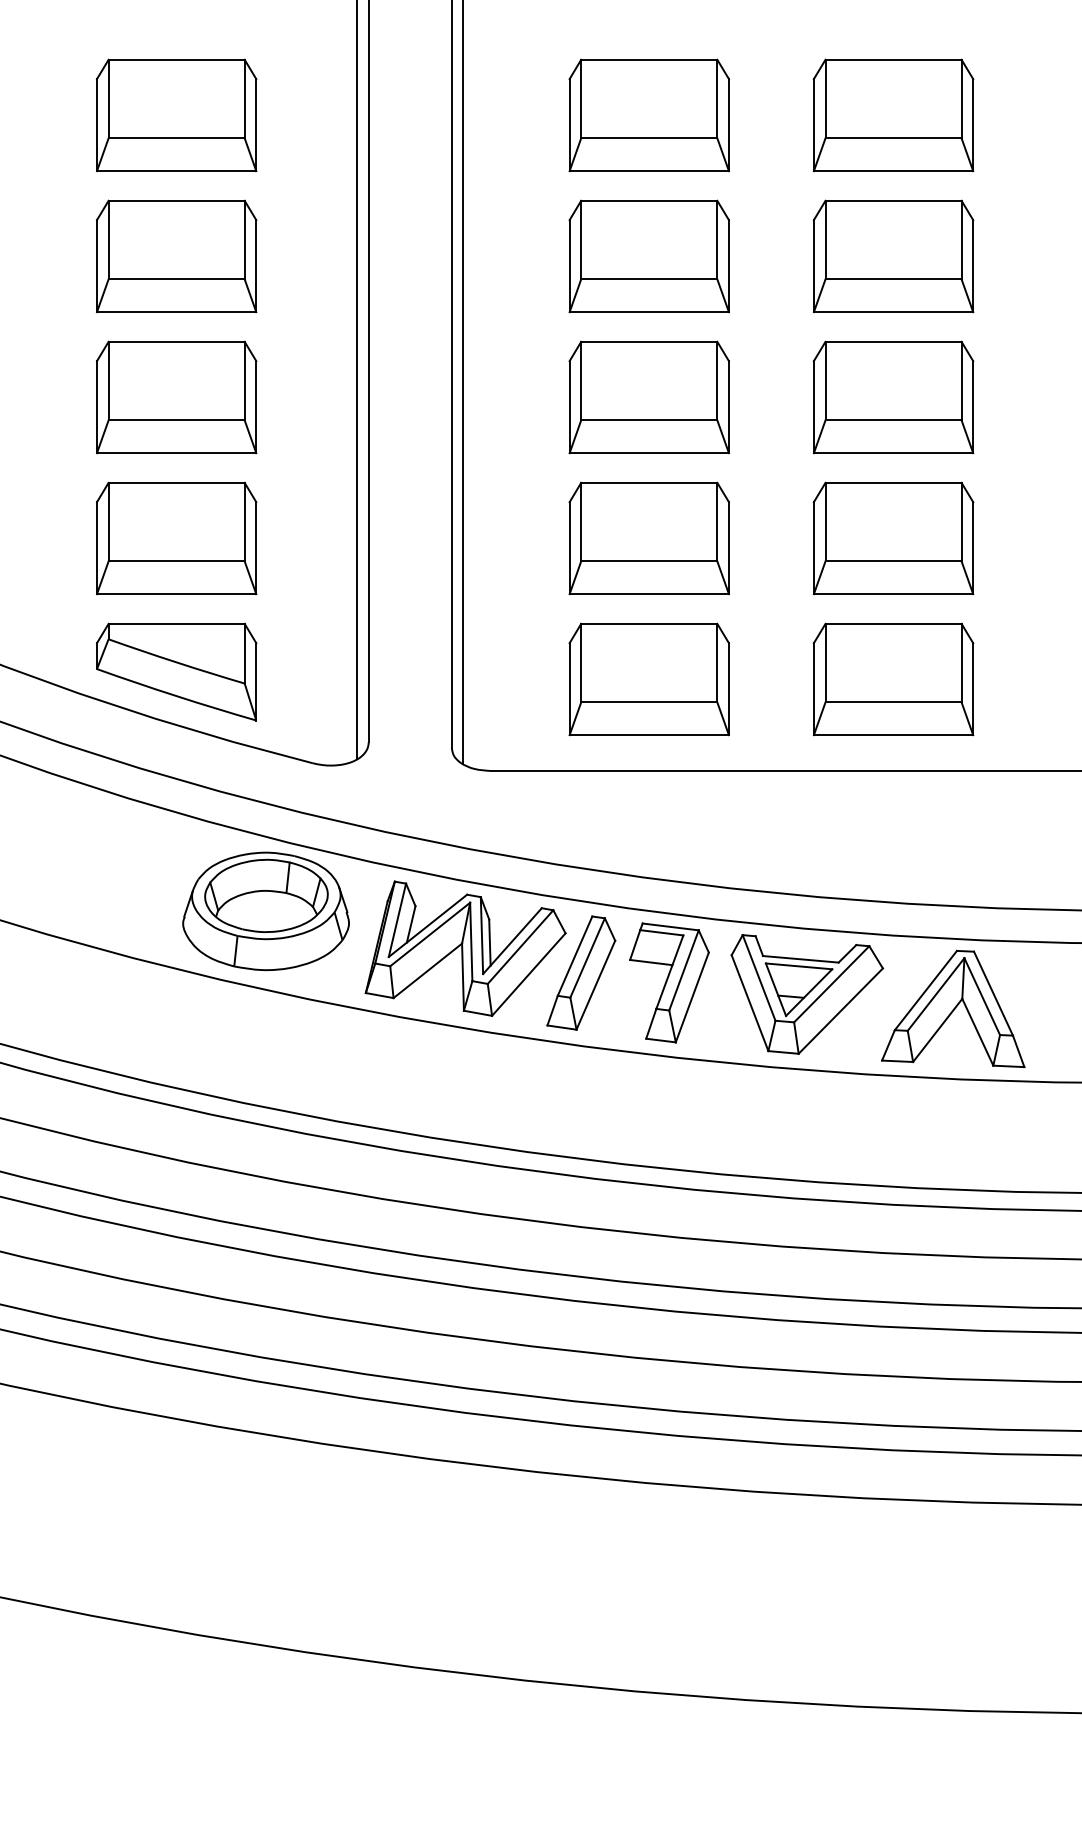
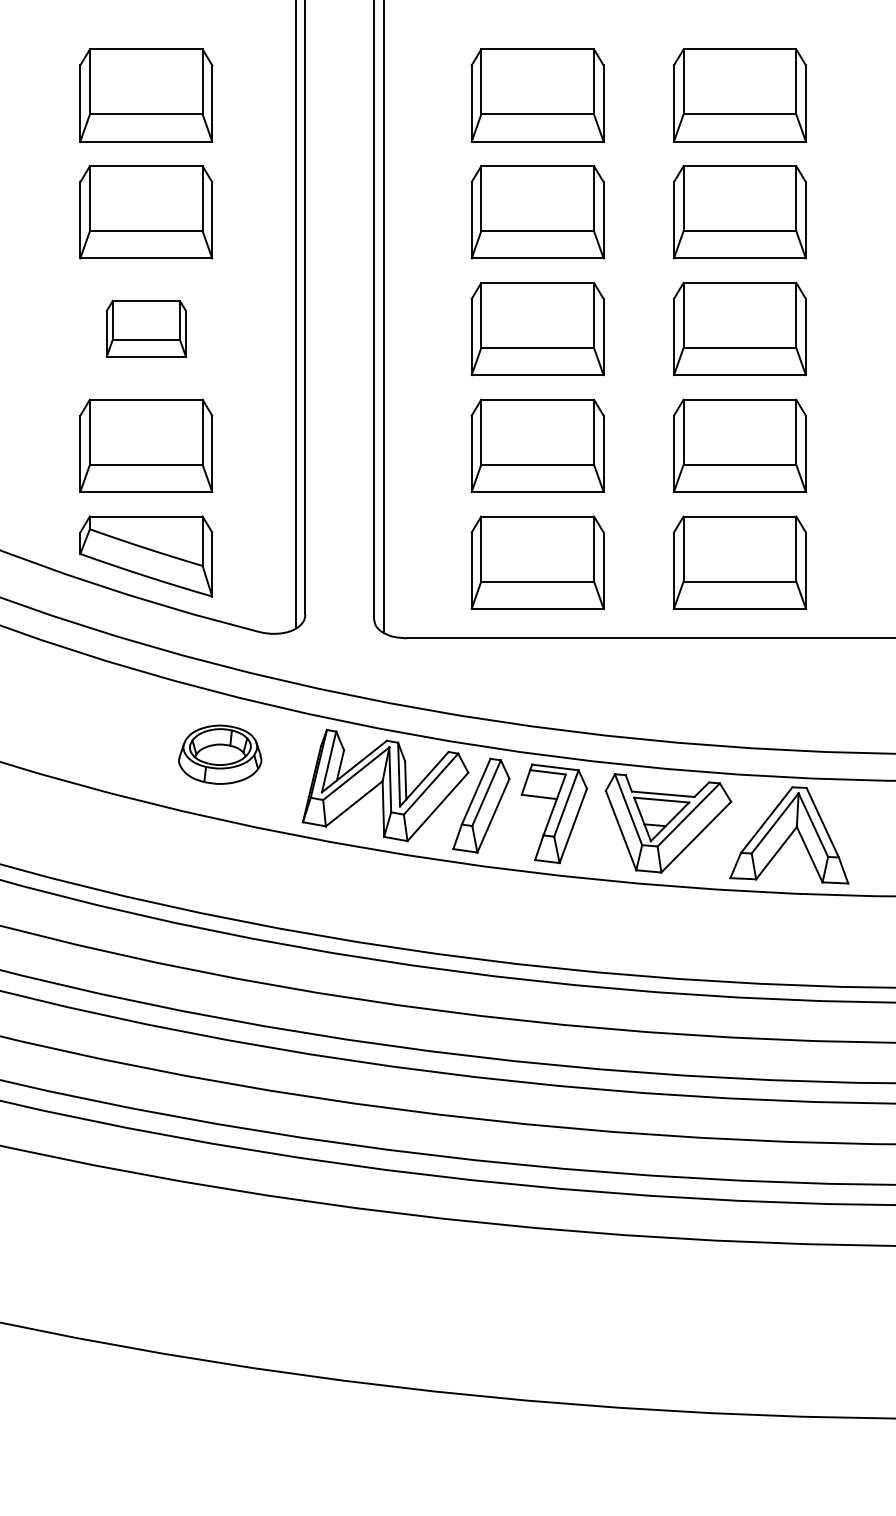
part: (176, 396) -> (146, 328), size x0.6
part: (265, 911) -> (219, 754), size x0.6

